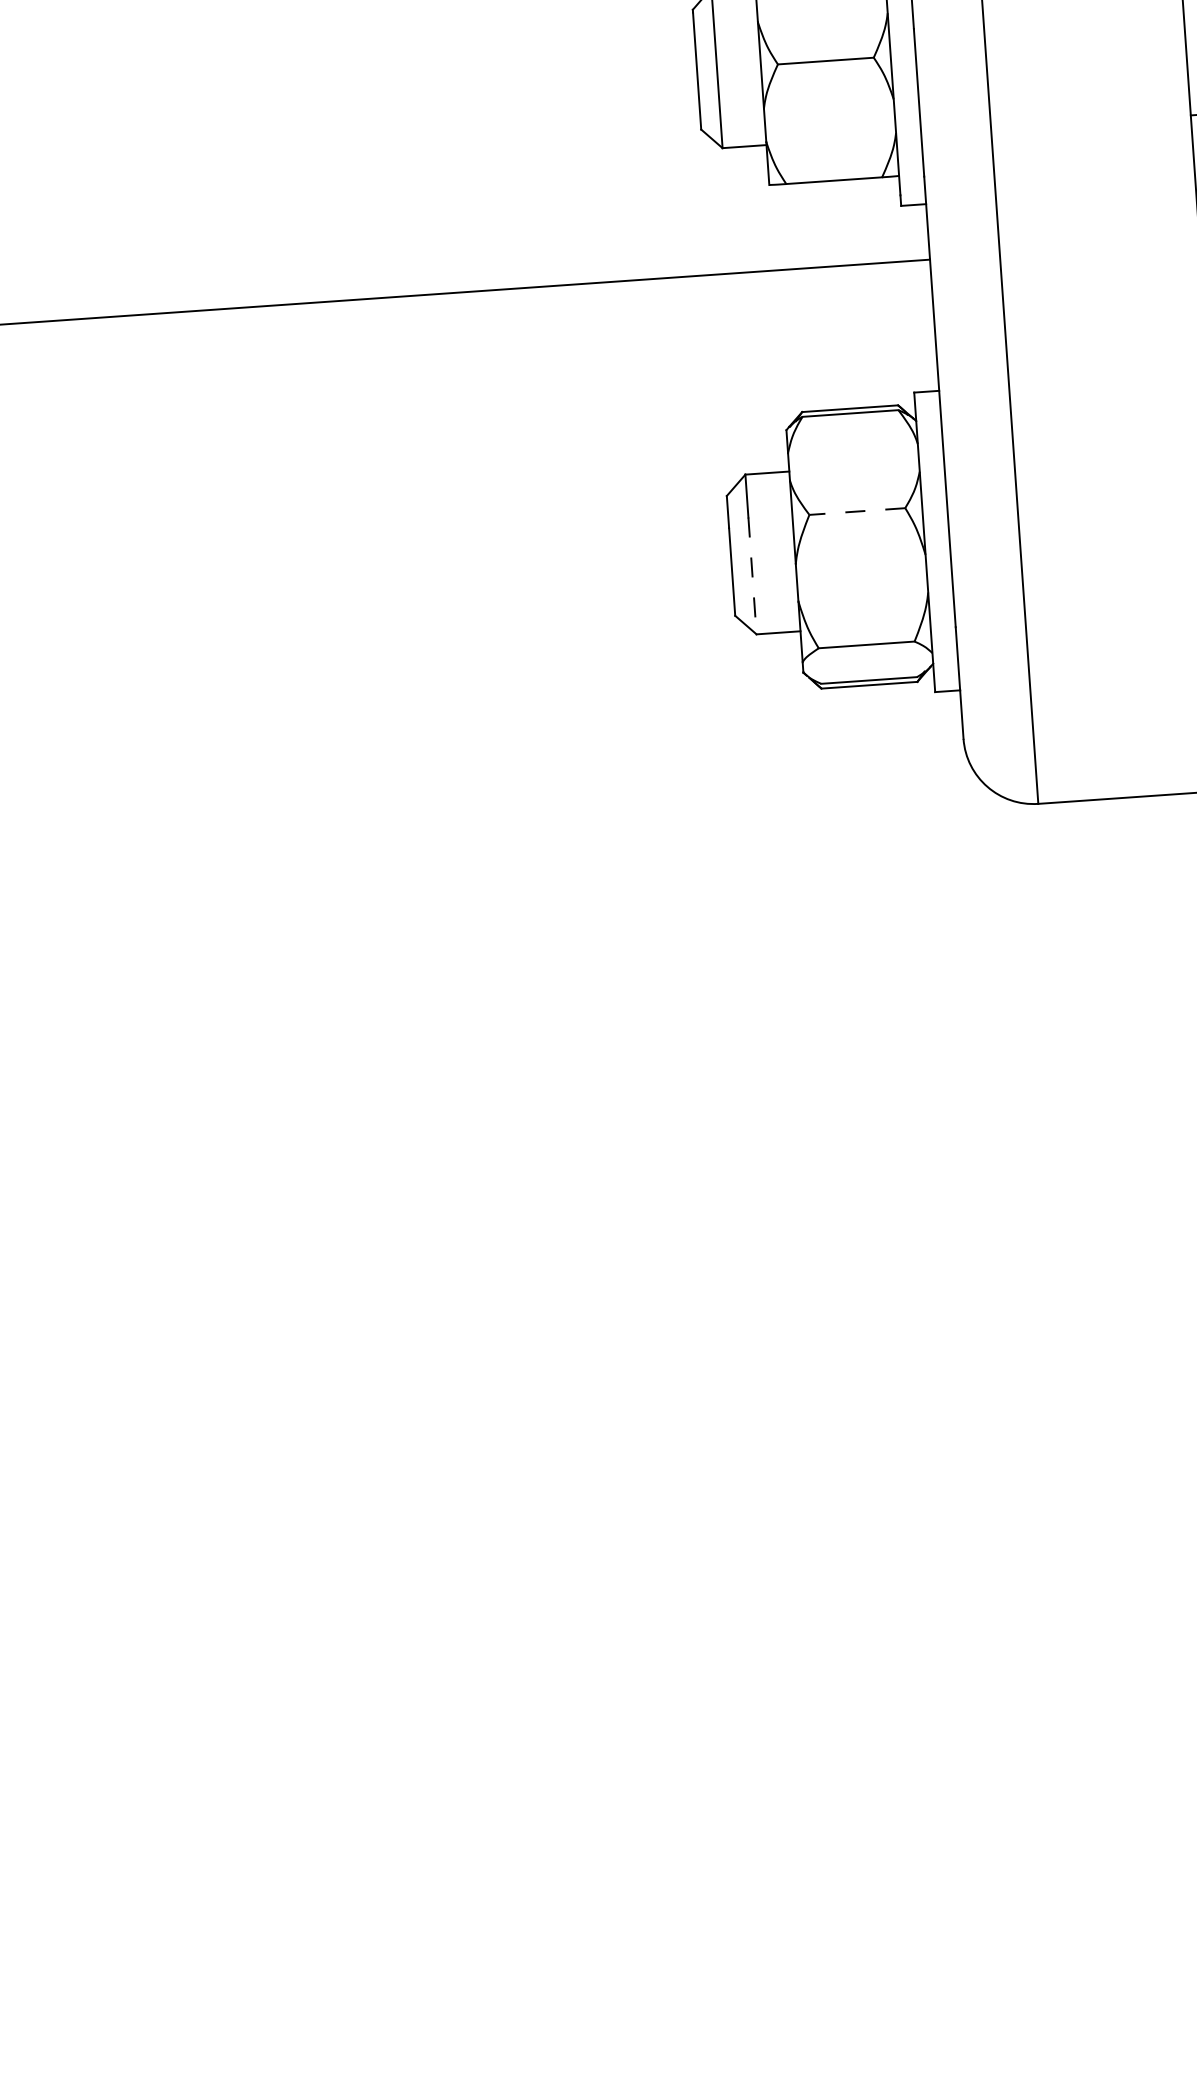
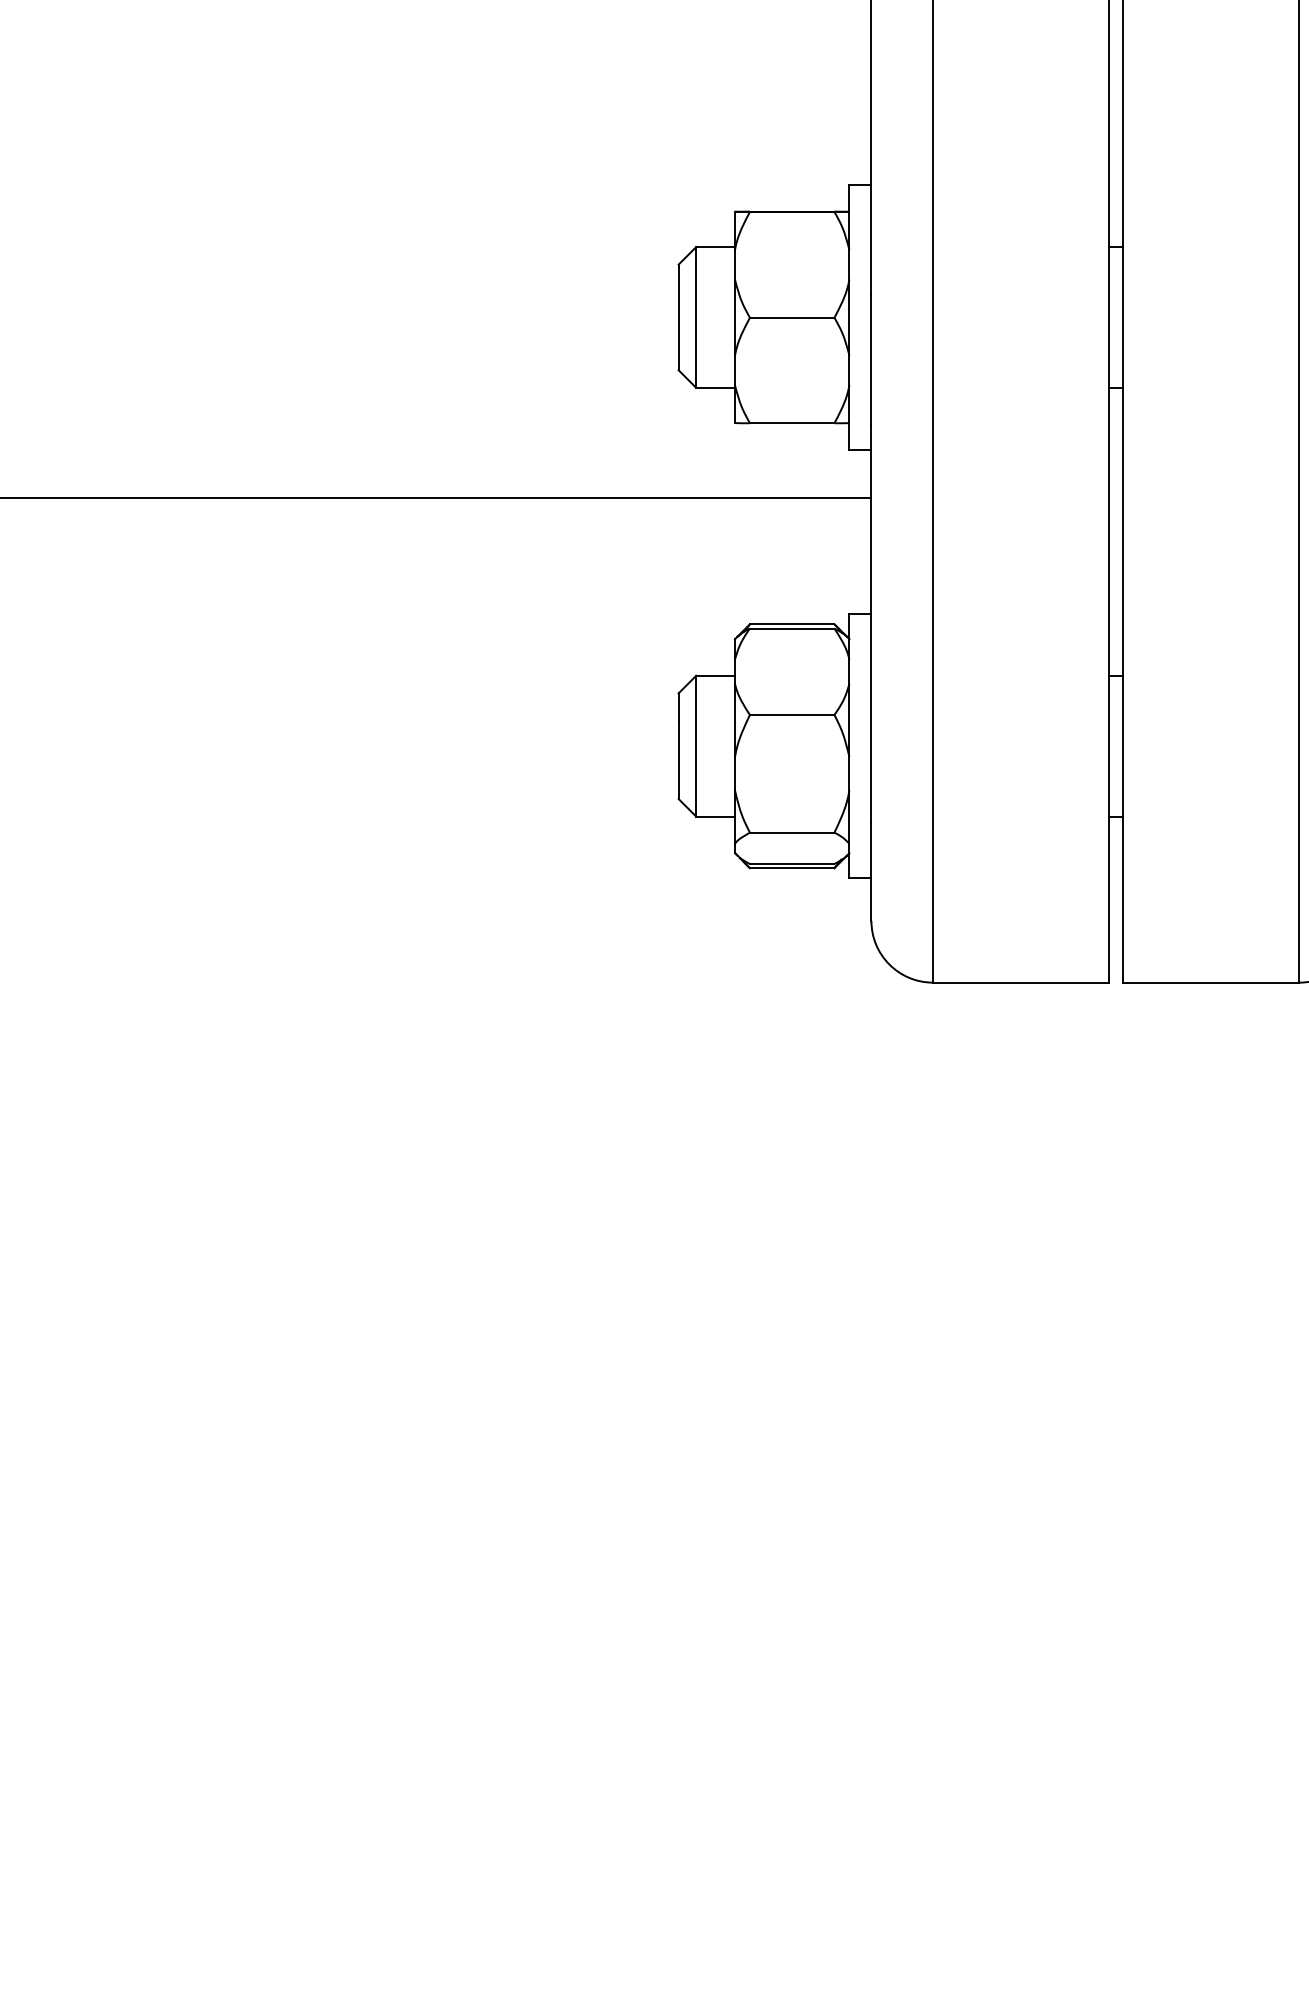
line: (856, 512) -> (791, 715), dashed -> solid
line: (752, 576) -> (696, 765), dashed -> solid

